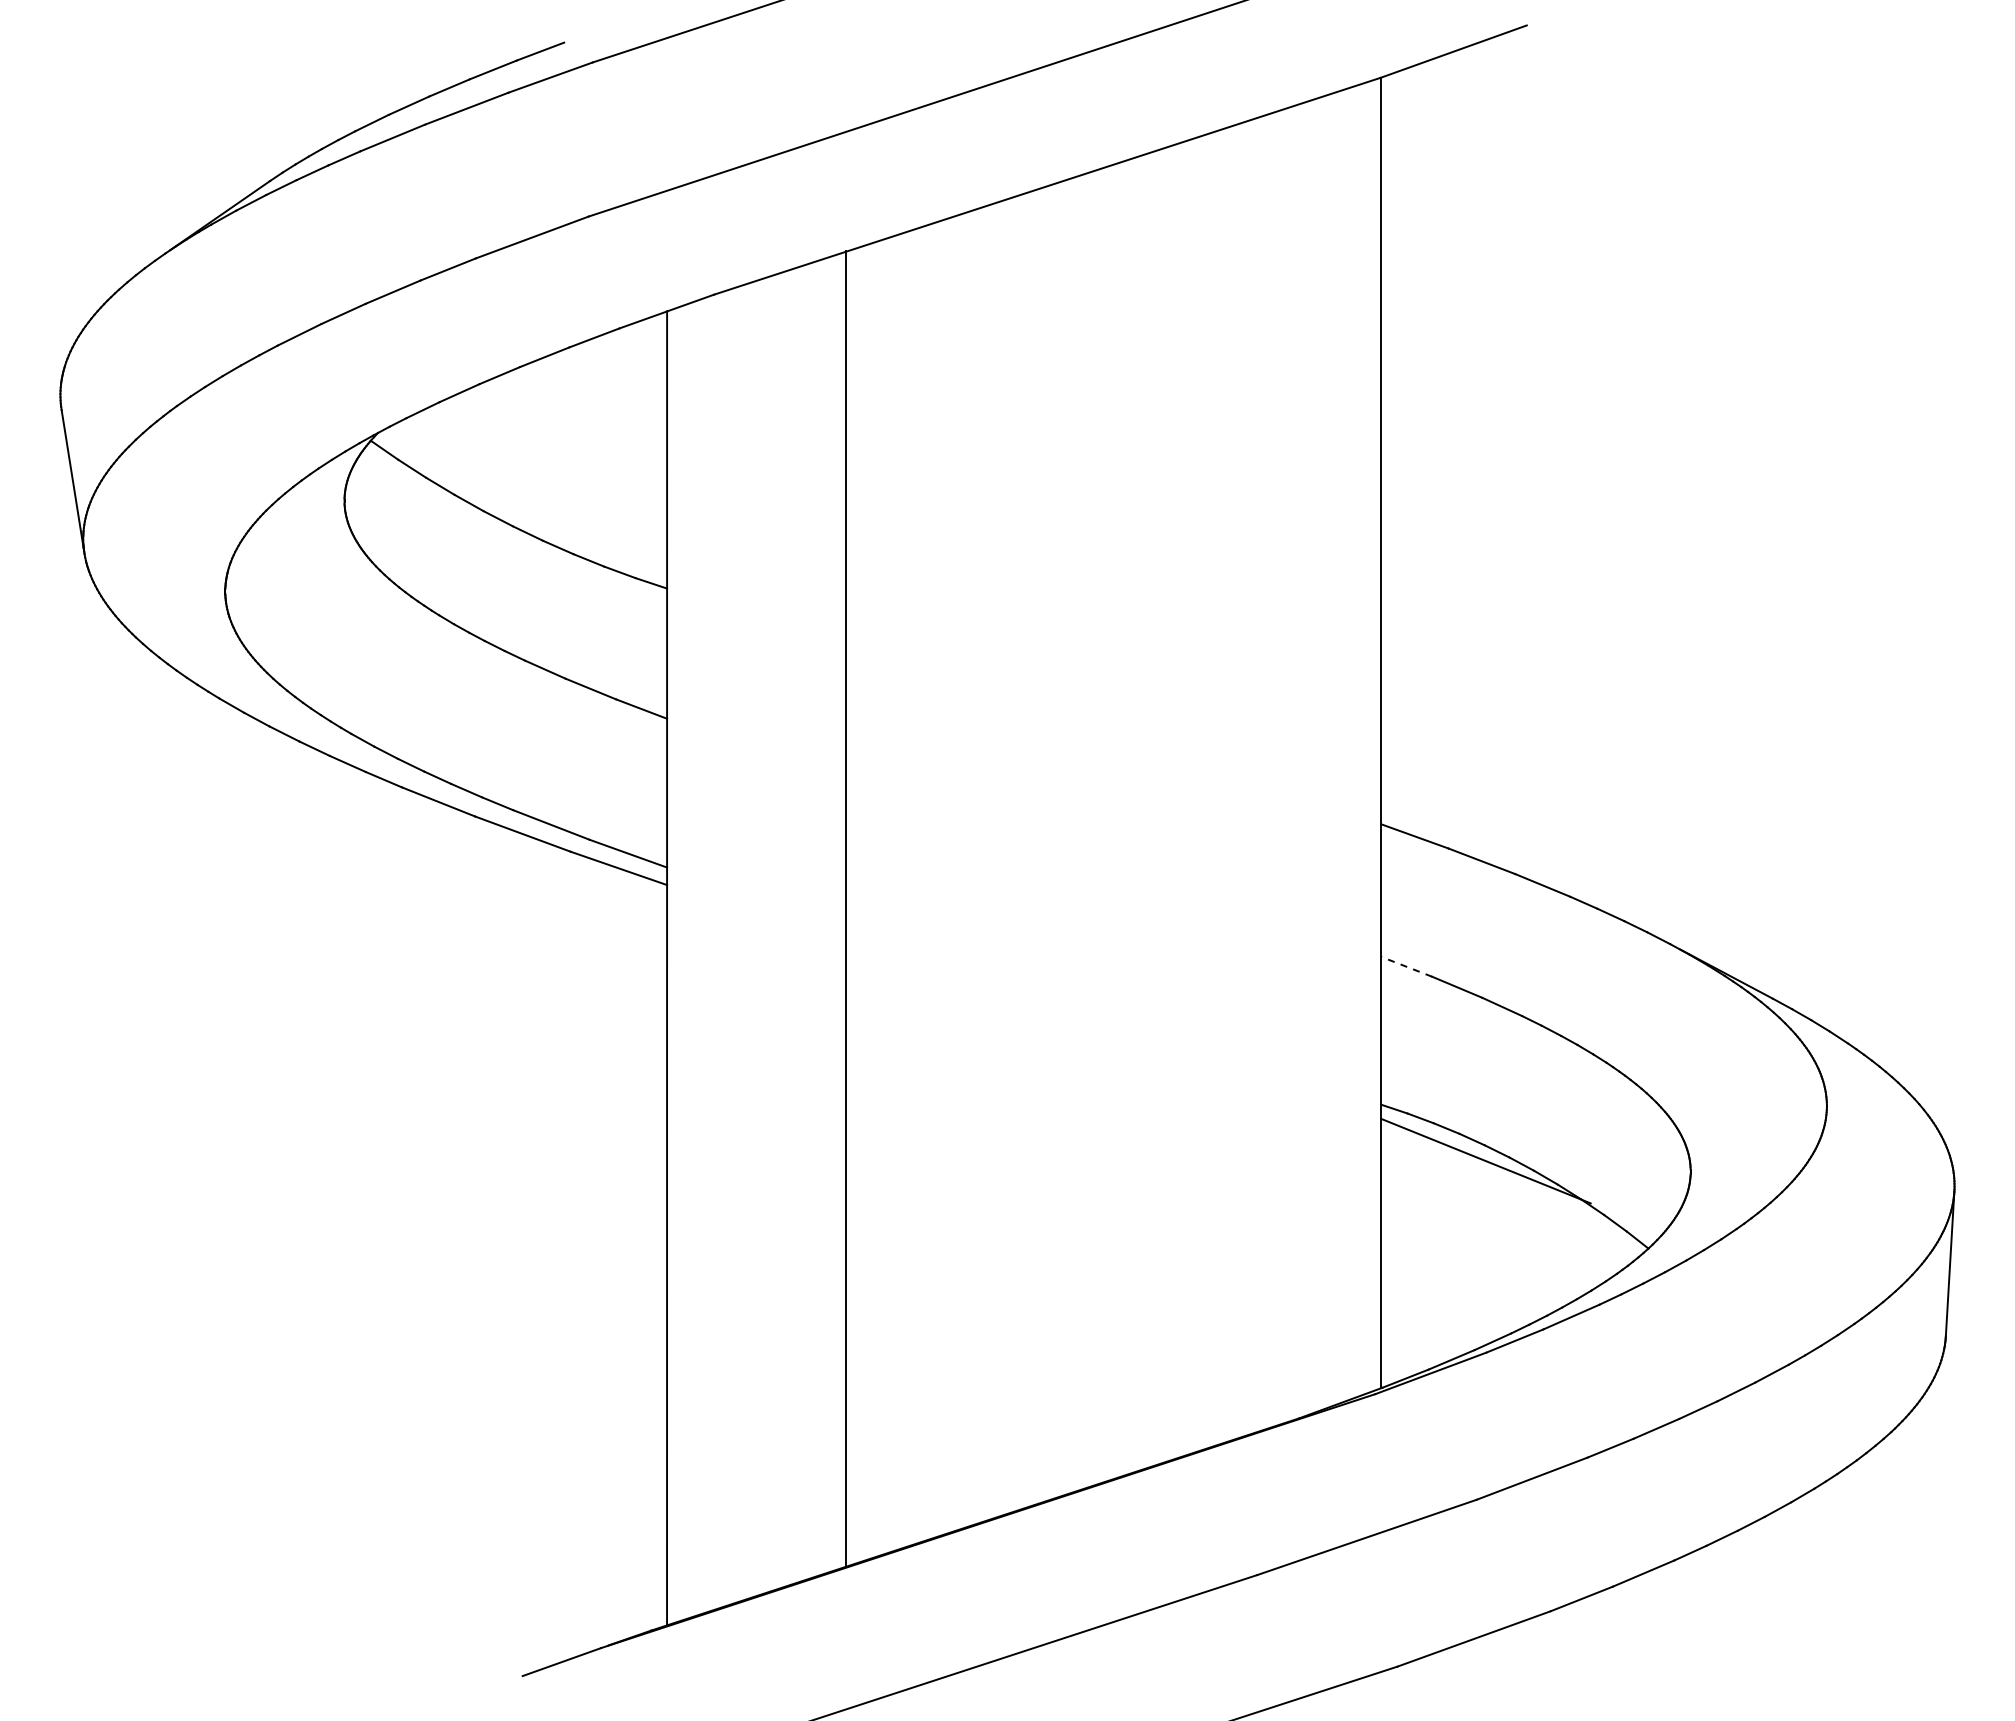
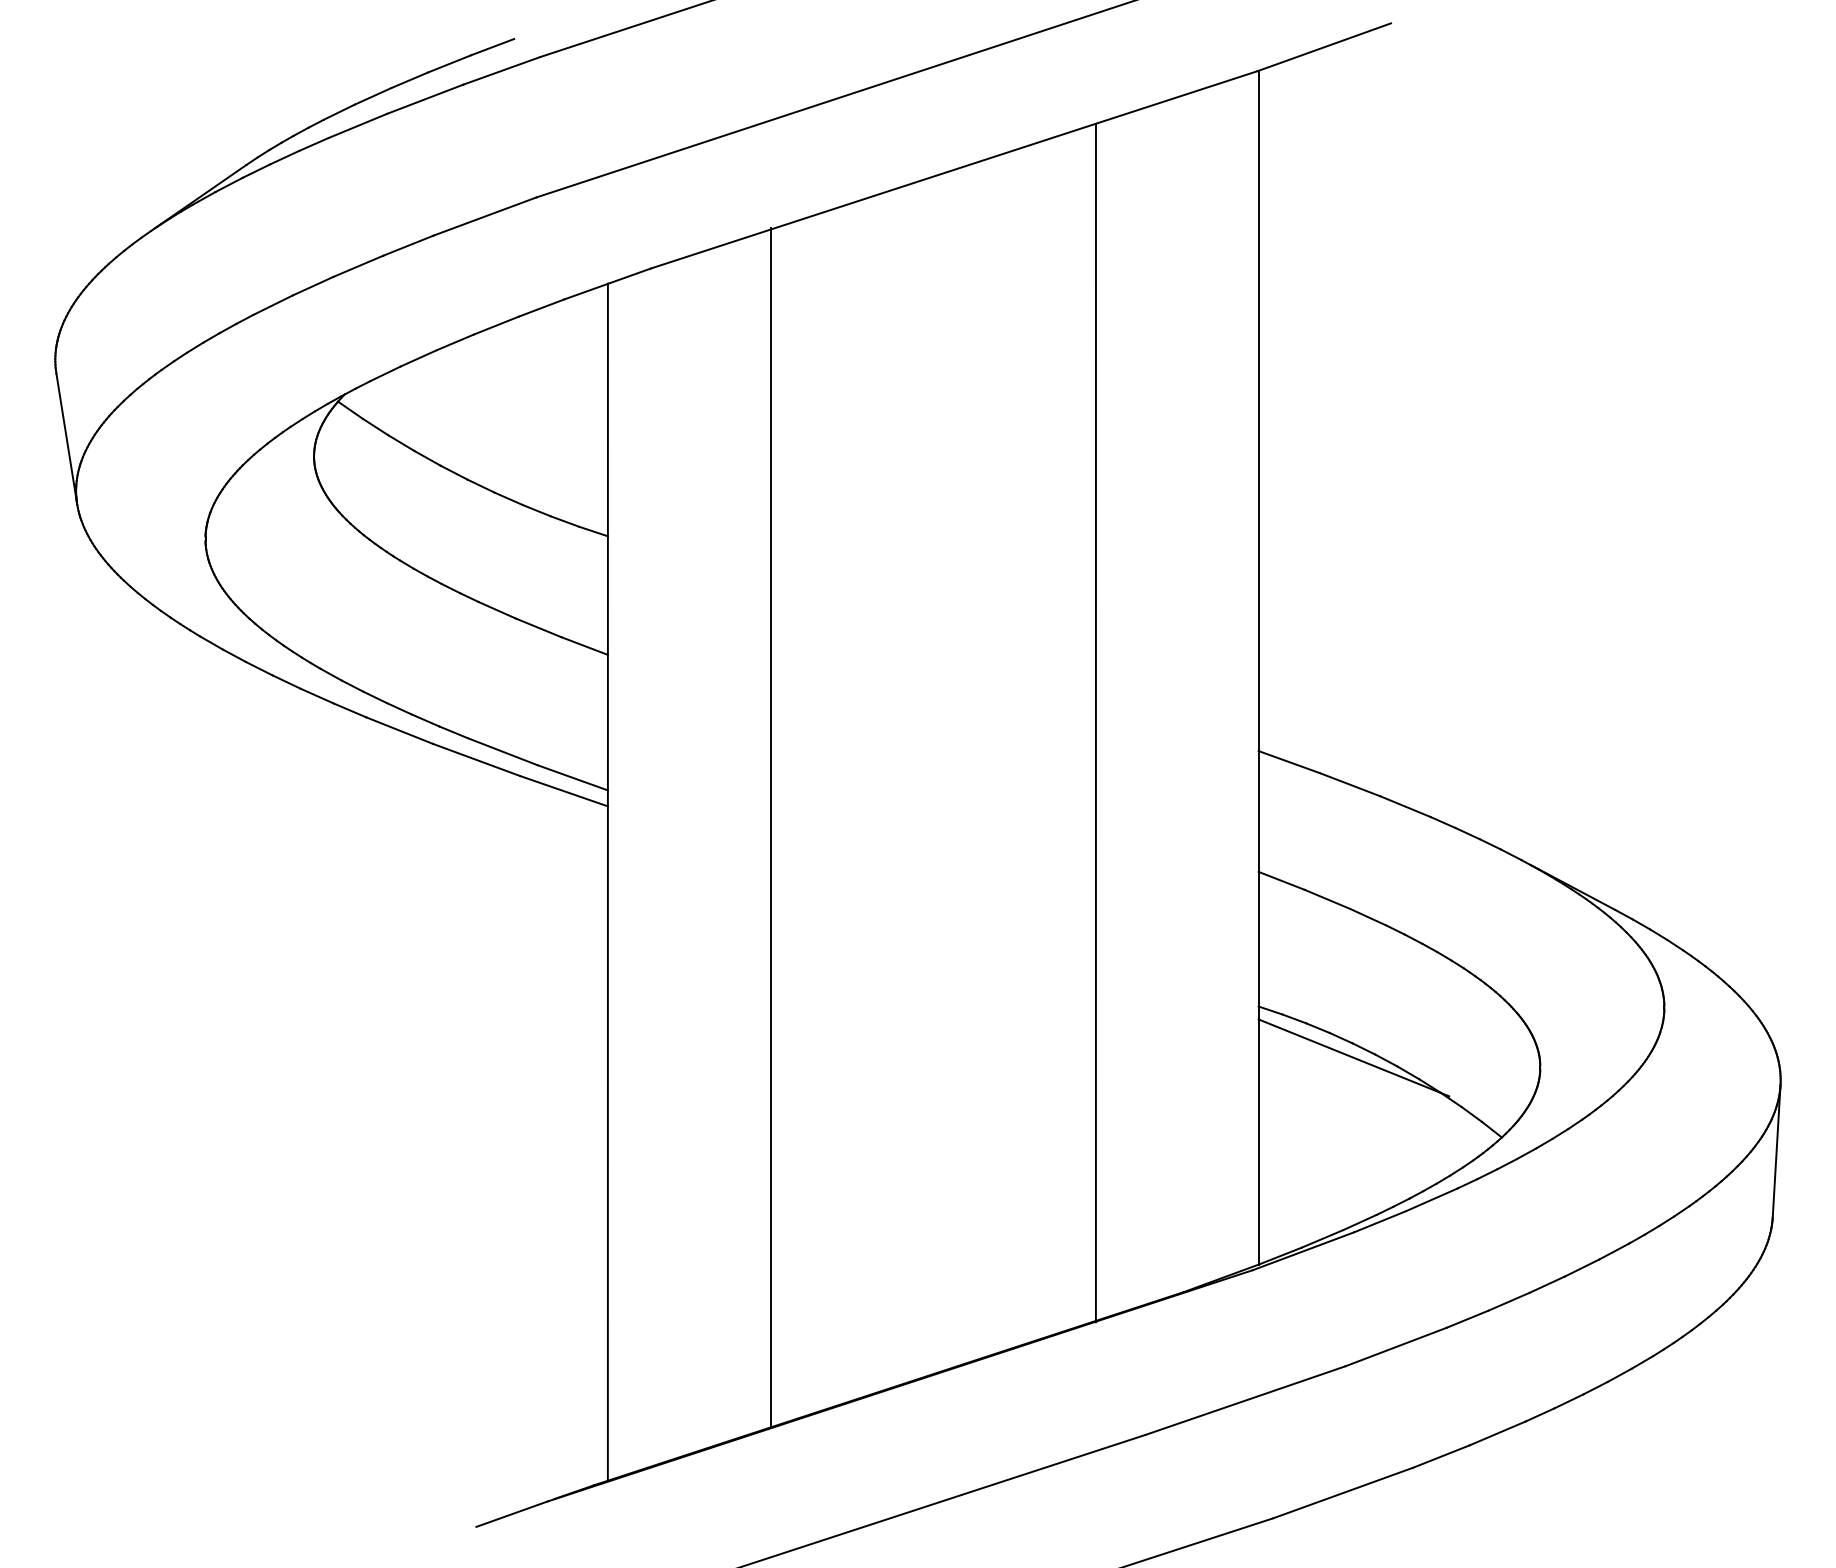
line: (1202, 793) -> (1095, 722), added
line: (1406, 966) -> (1281, 880), dashed -> solid

